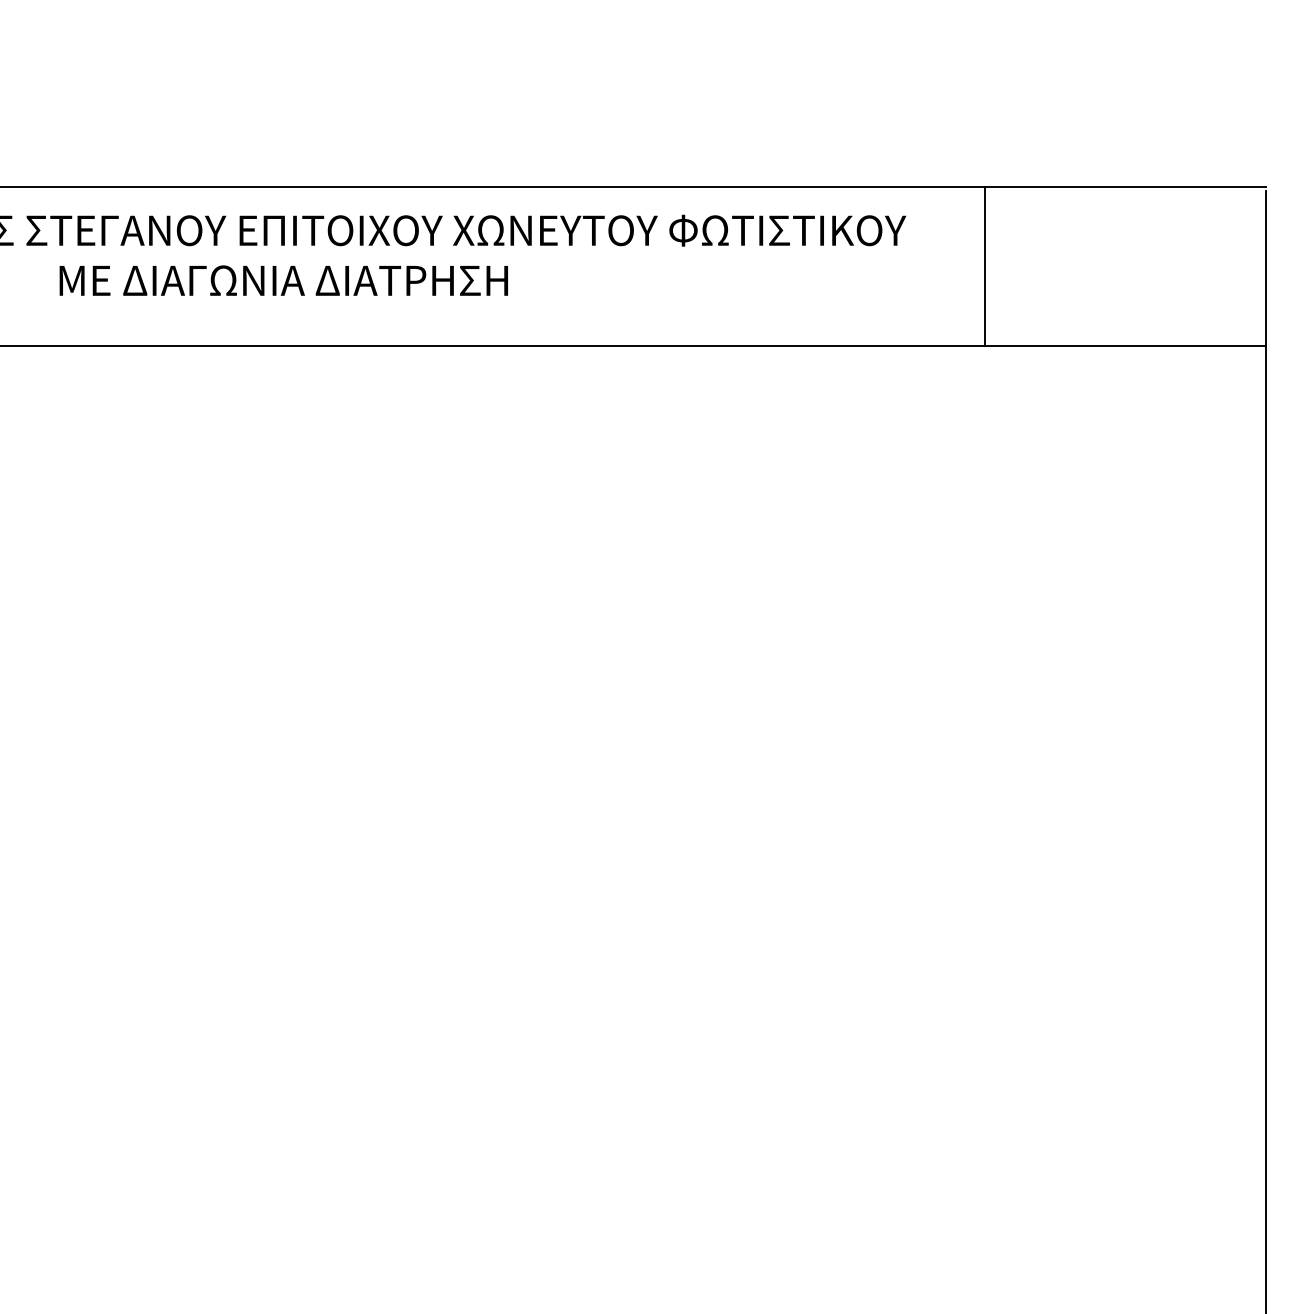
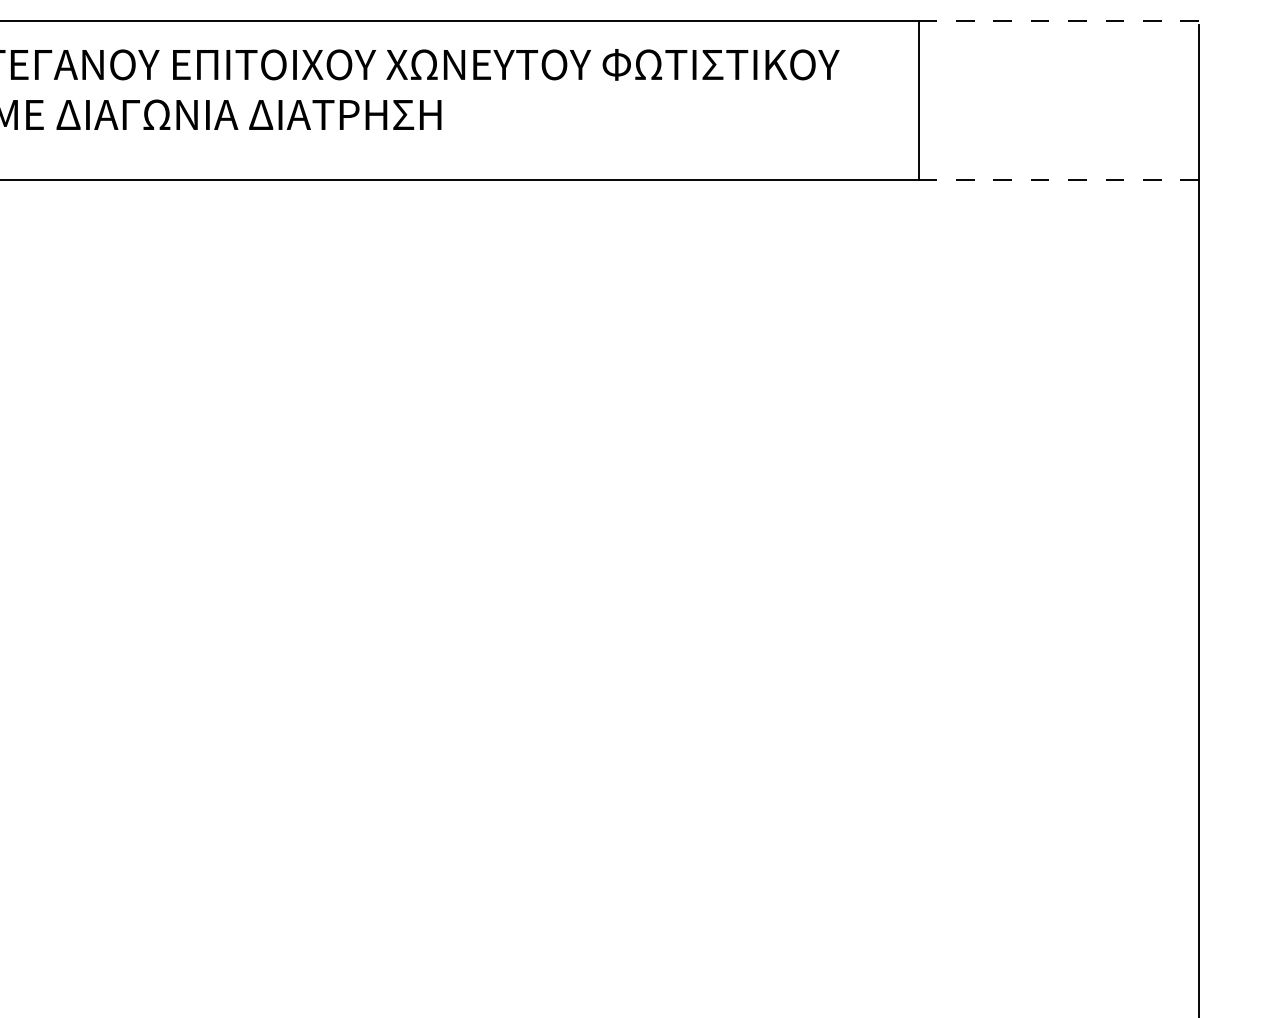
line: (1125, 187) -> (1058, 21), solid -> dashed
line: (1125, 345) -> (1058, 179), solid -> dashed

